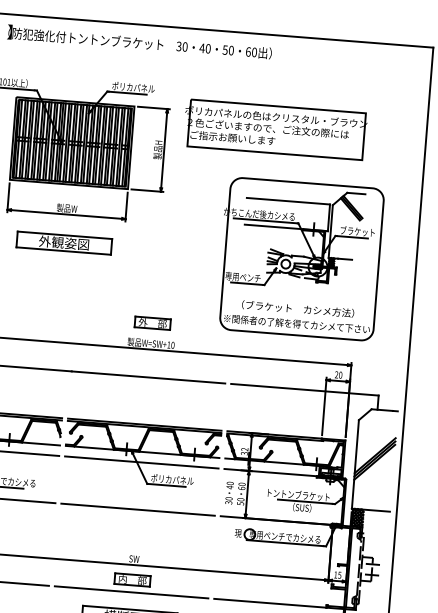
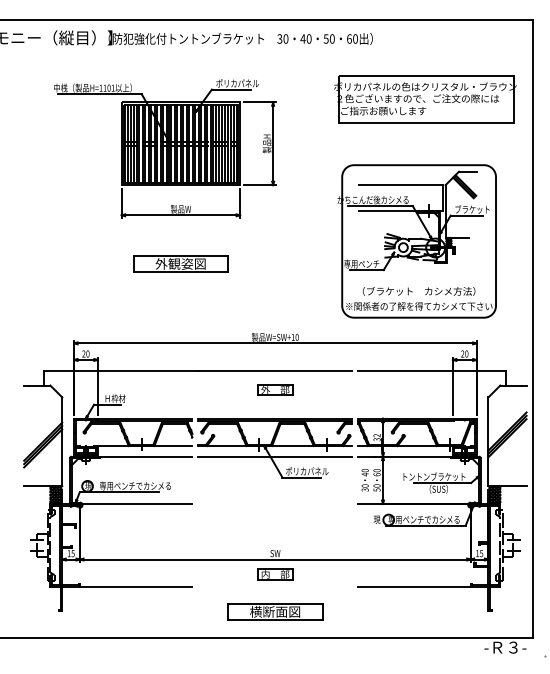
part: (275, 129) -> (425, 99), moved
part: (63, 242) -> (180, 263), moved
part: (152, 322) -> (275, 389), moved
line: (138, 510) -> (275, 504), removed
line: (131, 591) -> (275, 586), removed

